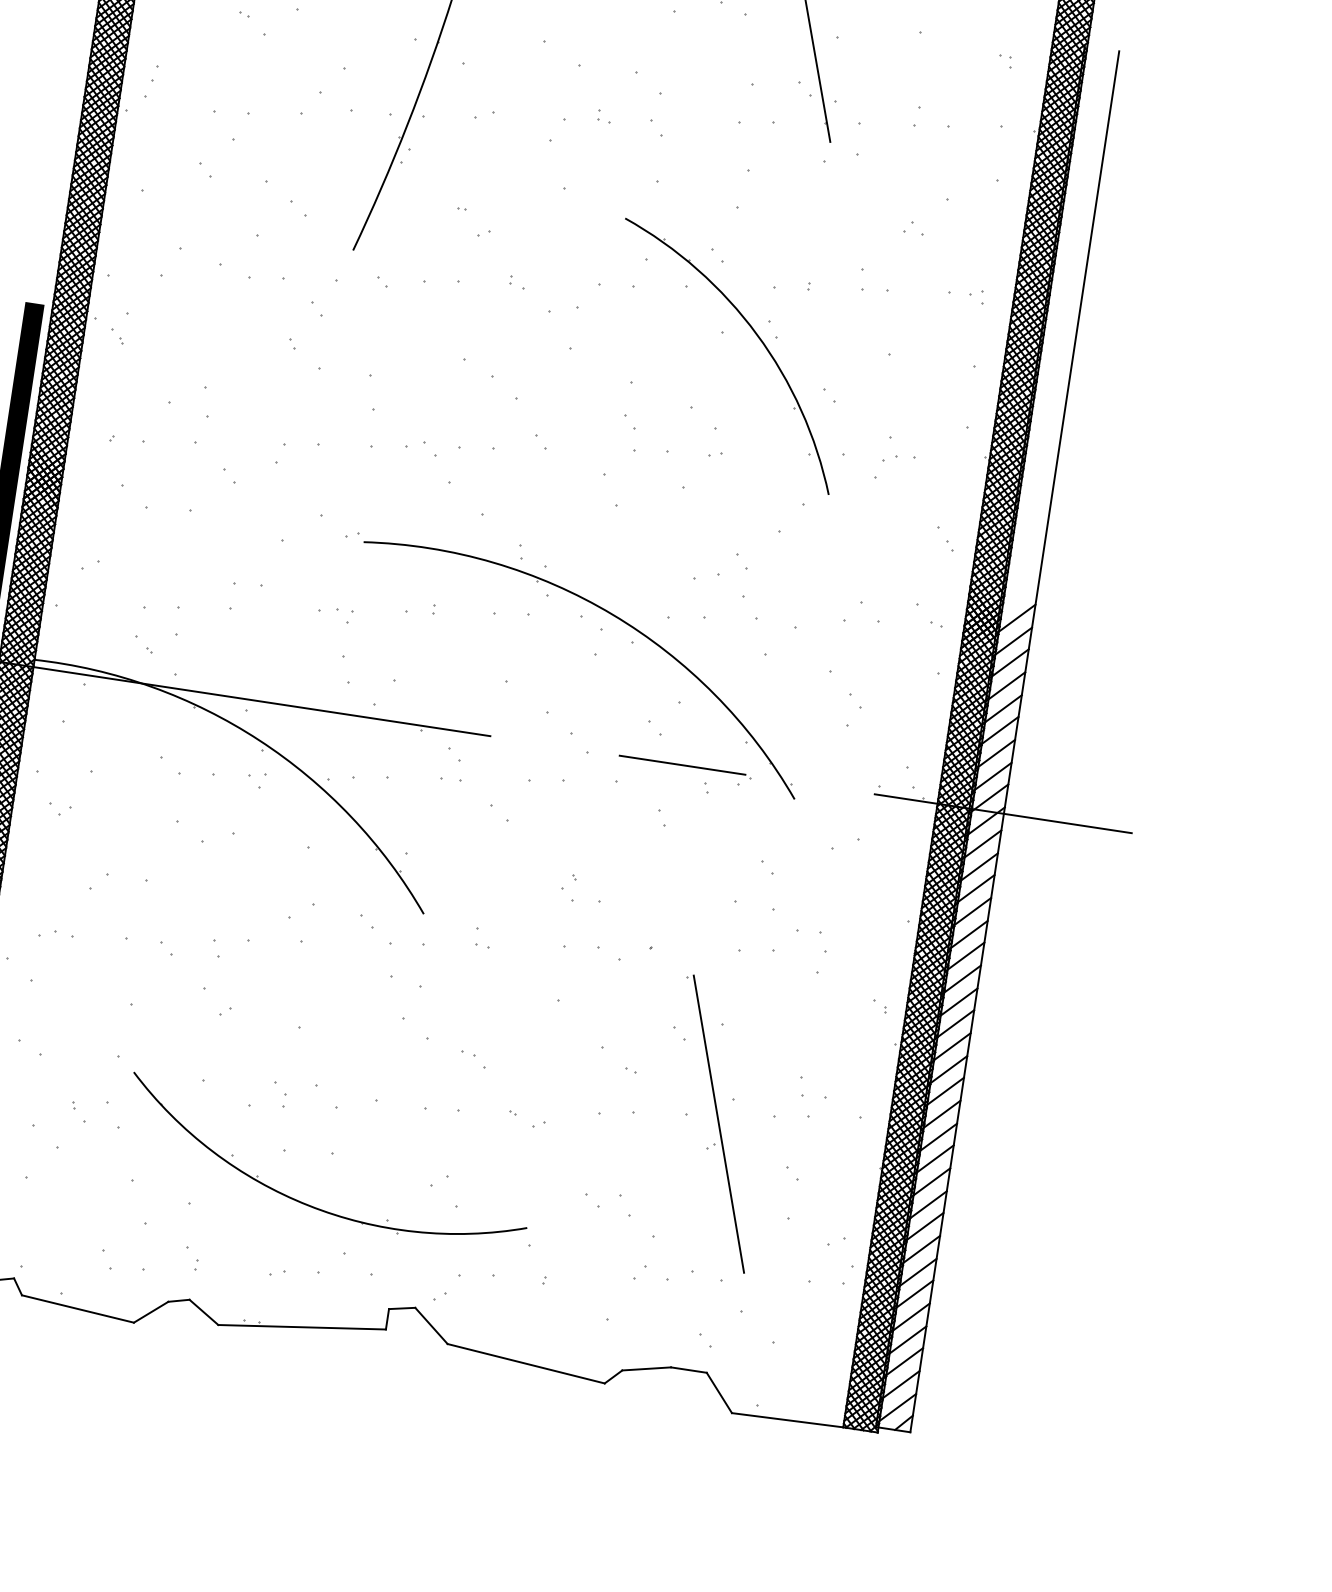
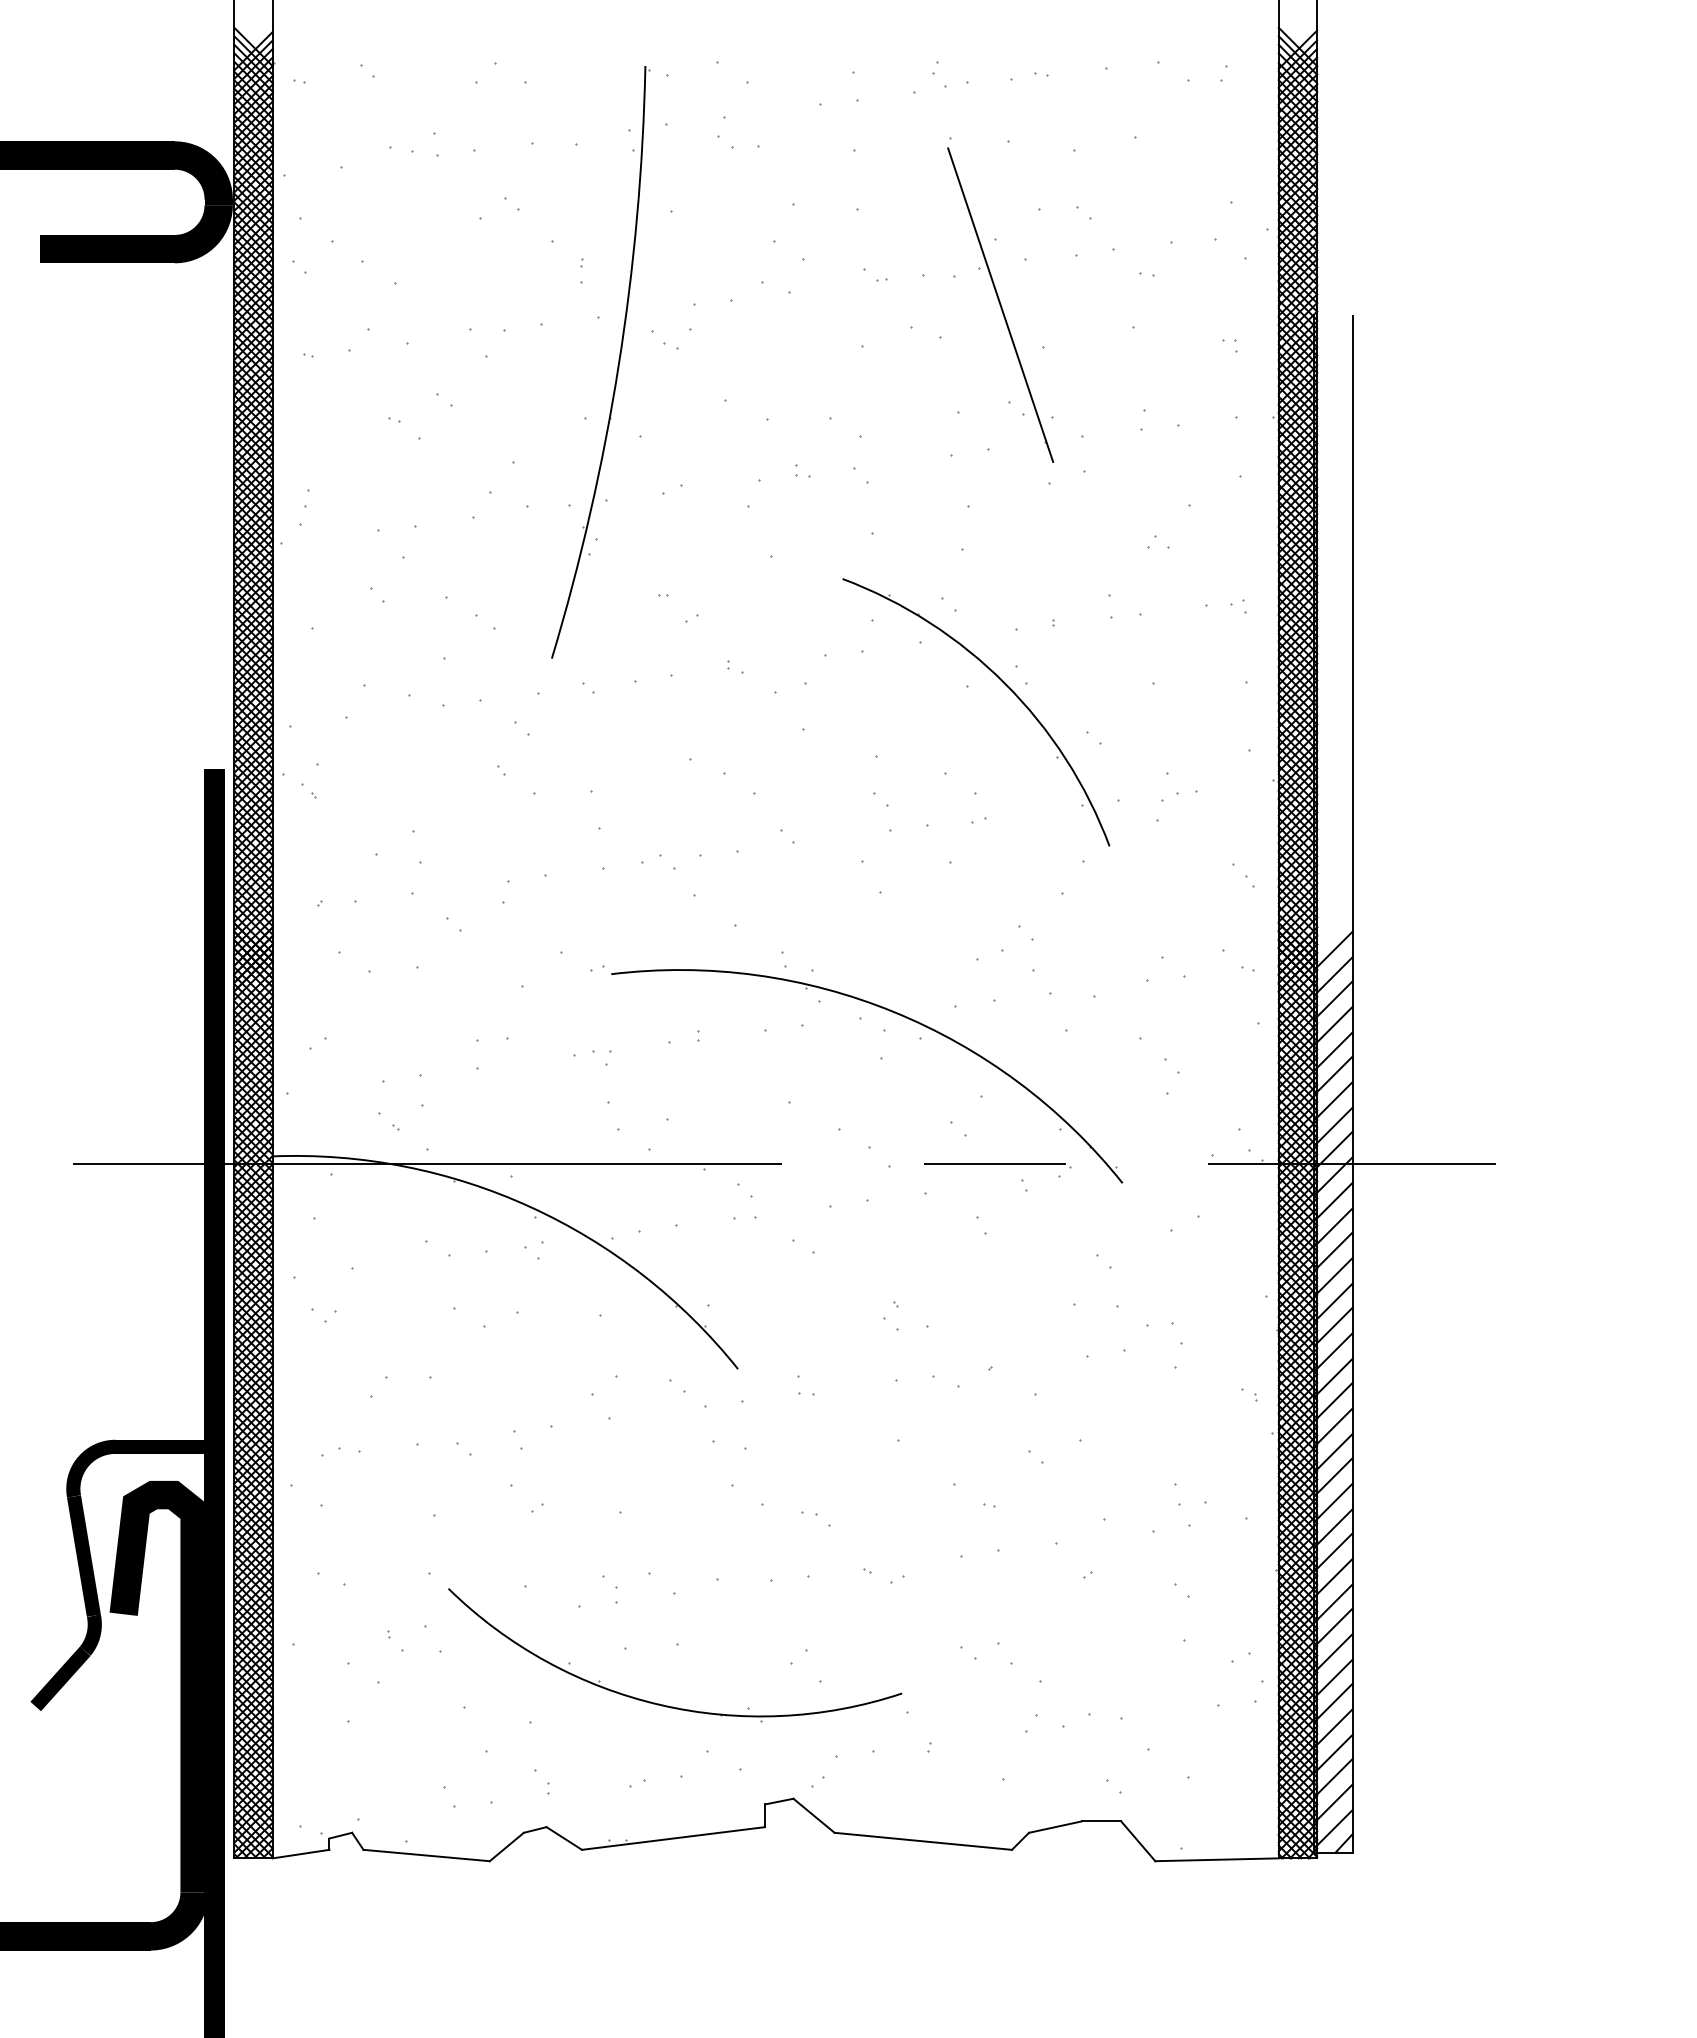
line: (718, 1123) -> (1093, 1548), removed

